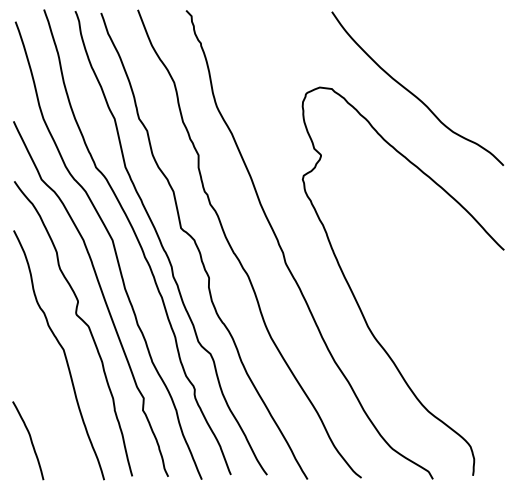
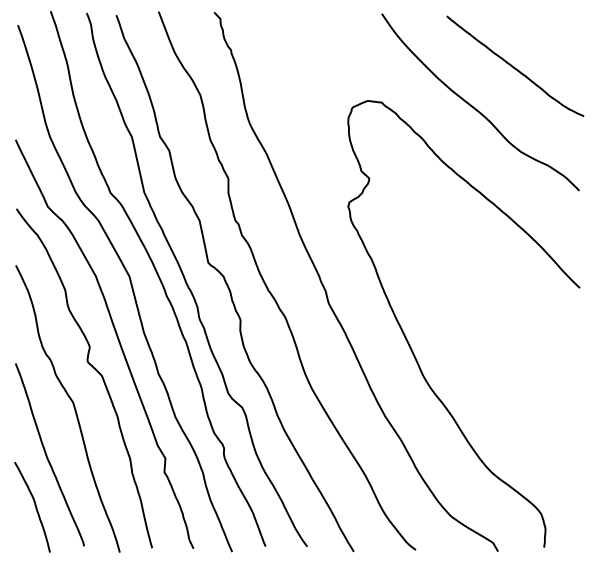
curve: (447, 57) -> (514, 66), added
curve: (41, 395) -> (47, 455), added

